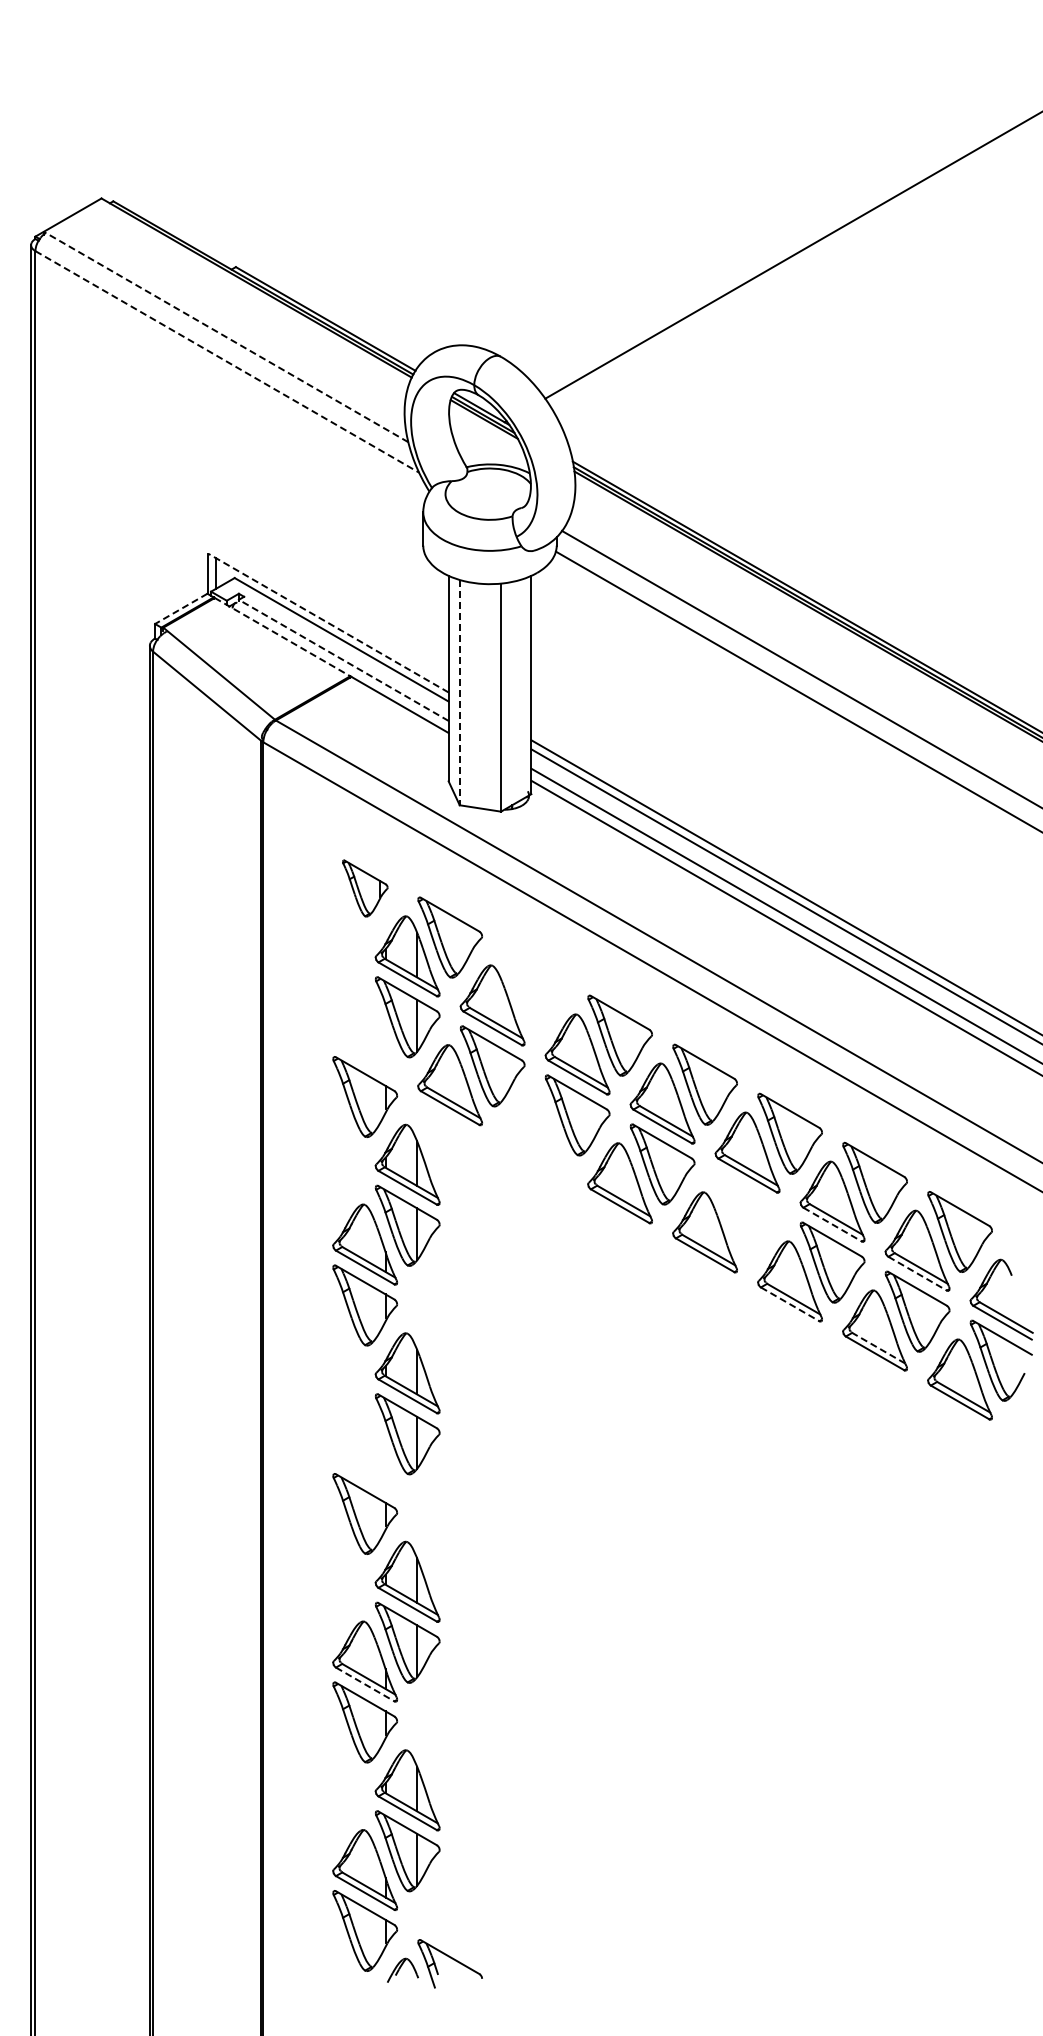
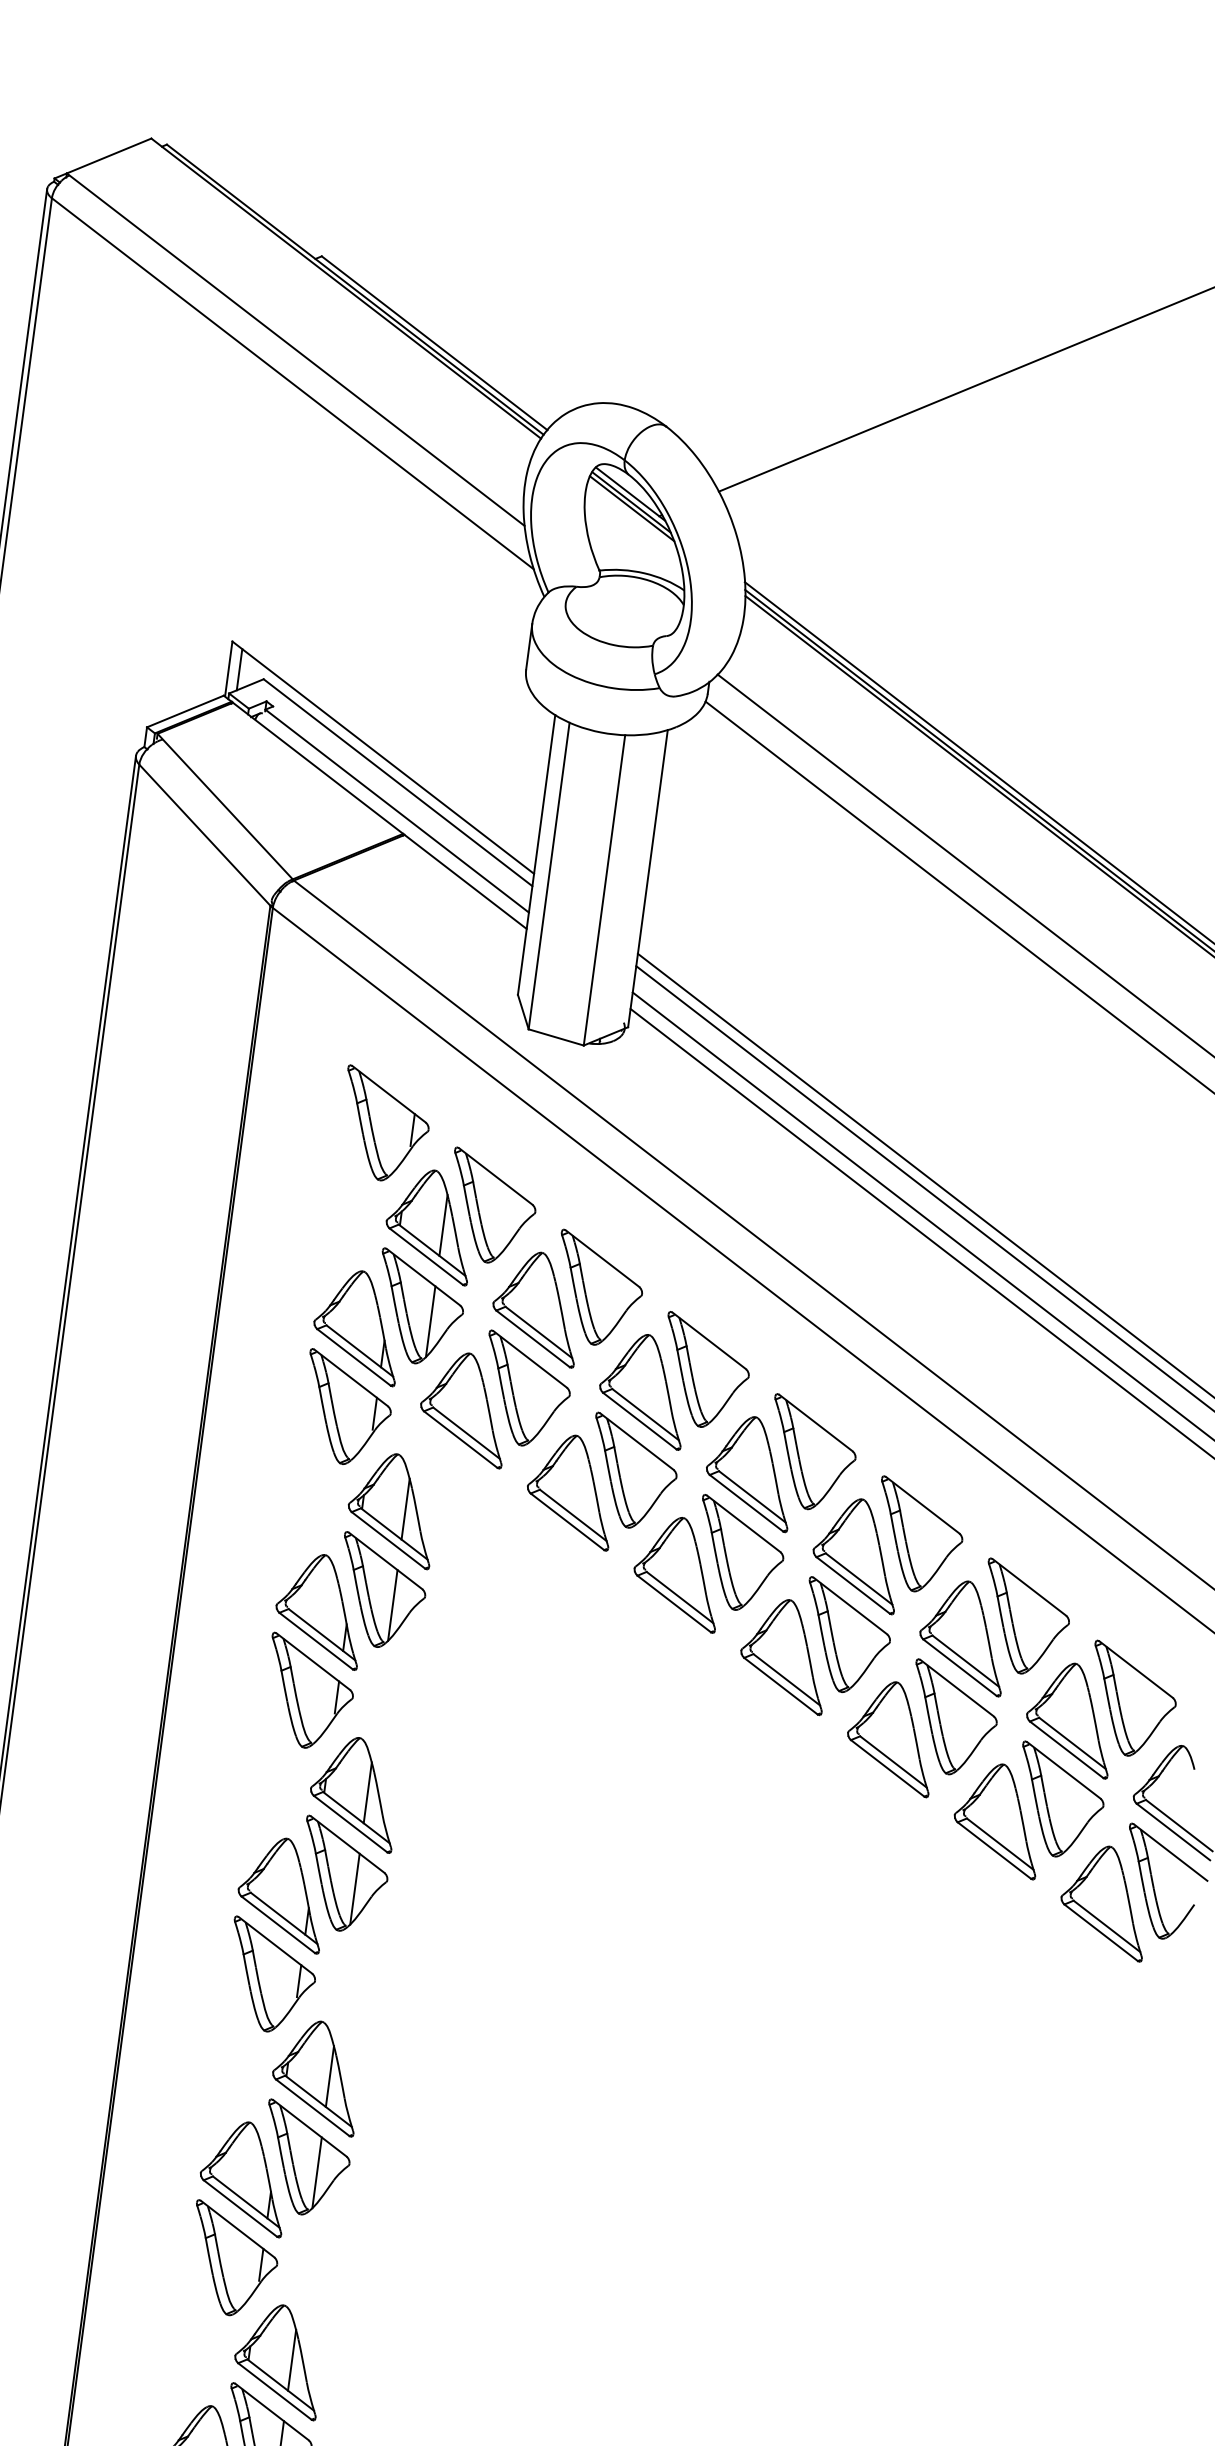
line: (225, 336) -> (295, 348), dashed -> solid
line: (227, 361) -> (293, 383), dashed -> solid
line: (180, 609) -> (184, 712), dashed -> solid
line: (328, 623) -> (383, 758), dashed -> solid
line: (282, 637) -> (317, 768), dashed -> solid
line: (343, 660) -> (396, 811), dashed -> solid
line: (459, 692) -> (548, 875), dashed -> solid
part: (365, 888) -> (385, 1125), size x1.43
part: (534, 986) -> (597, 1289), added
part: (365, 1036) -> (358, 1326), added
part: (534, 1134) -> (570, 1490), added
part: (747, 1213) -> (846, 1637), added
line: (832, 1224) -> (959, 1667), dashed -> solid
line: (917, 1273) -> (1066, 1749), dashed -> solid
line: (790, 1304) -> (888, 1768), dashed -> solid
line: (878, 1348) -> (999, 1844), dashed -> solid
part: (365, 1453) -> (282, 1894), added
line: (365, 1684) -> (240, 2208), dashed -> solid

